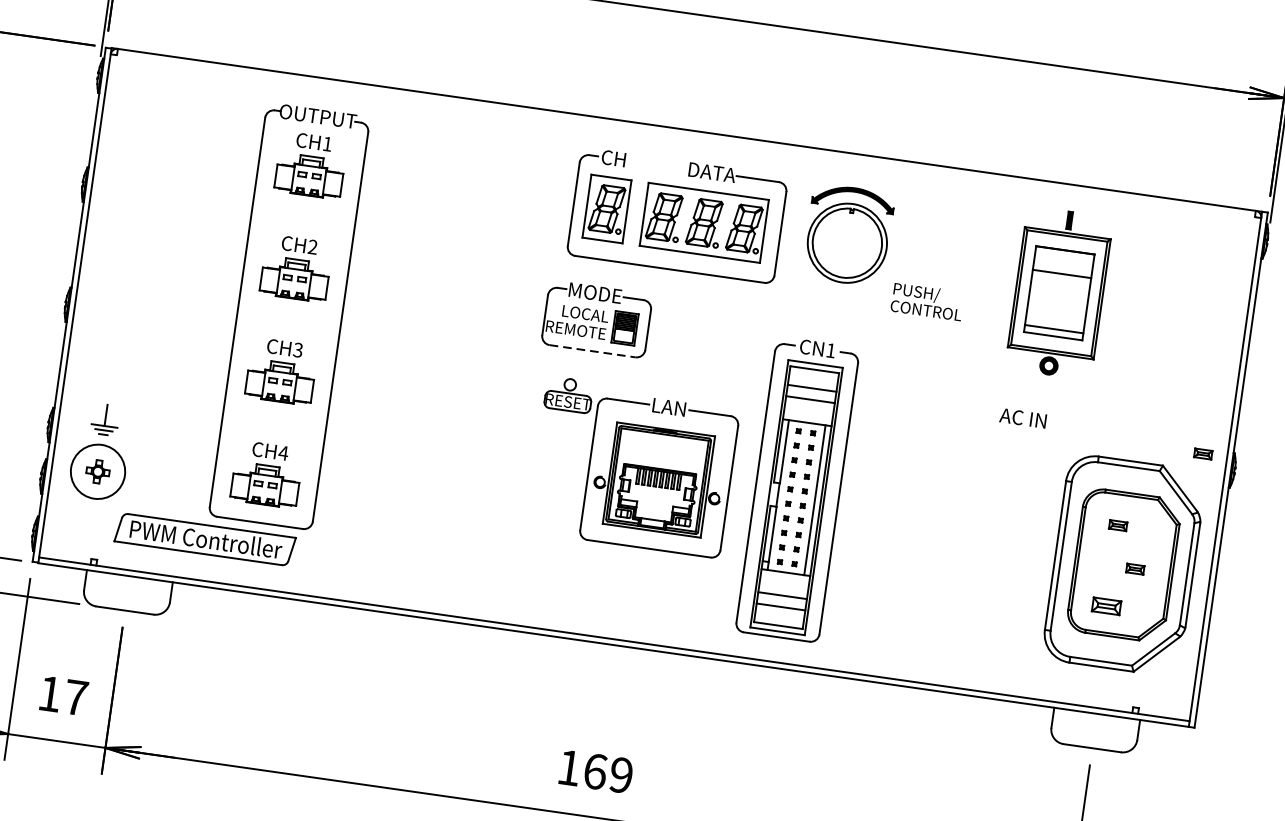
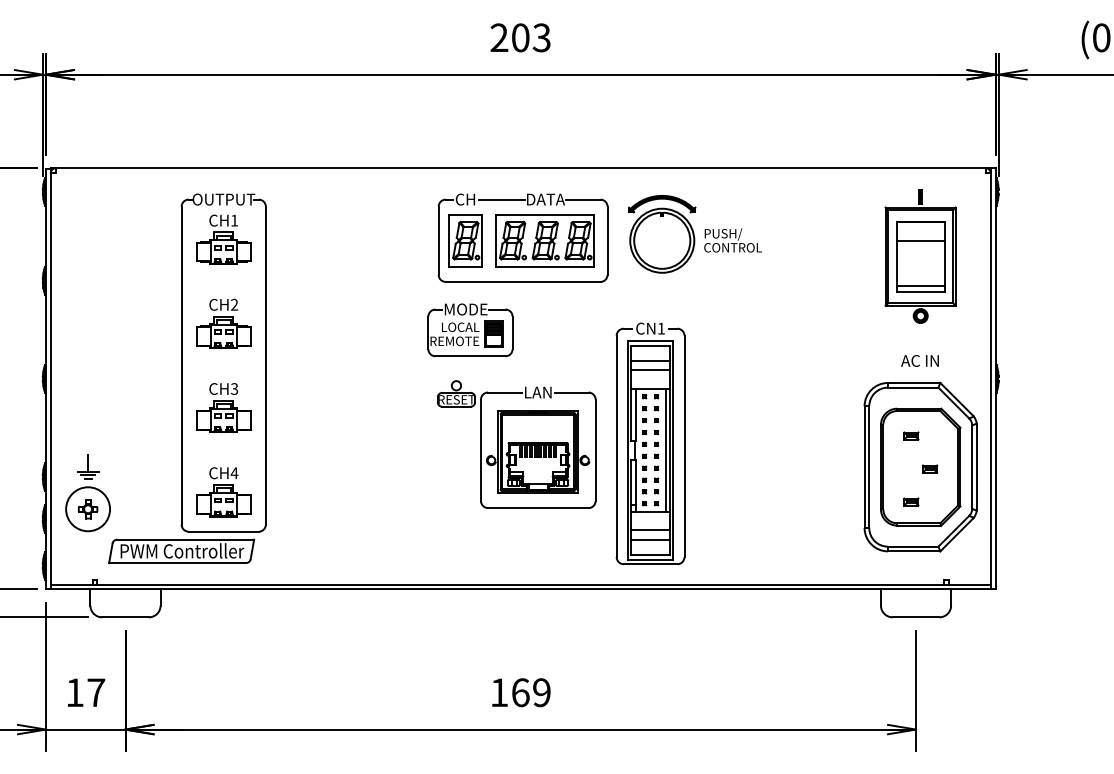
line: (657, 164) -> (501, 199), added
part: (1059, 293) -> (920, 256), moved
text: (926, 301) -> (732, 240), moved
line: (592, 351) -> (470, 356), dashed -> solid
text: (1022, 417) -> (919, 360), moved
part: (1203, 453) -> (971, 368), removed
part: (1106, 605) -> (911, 501), size x0.62

